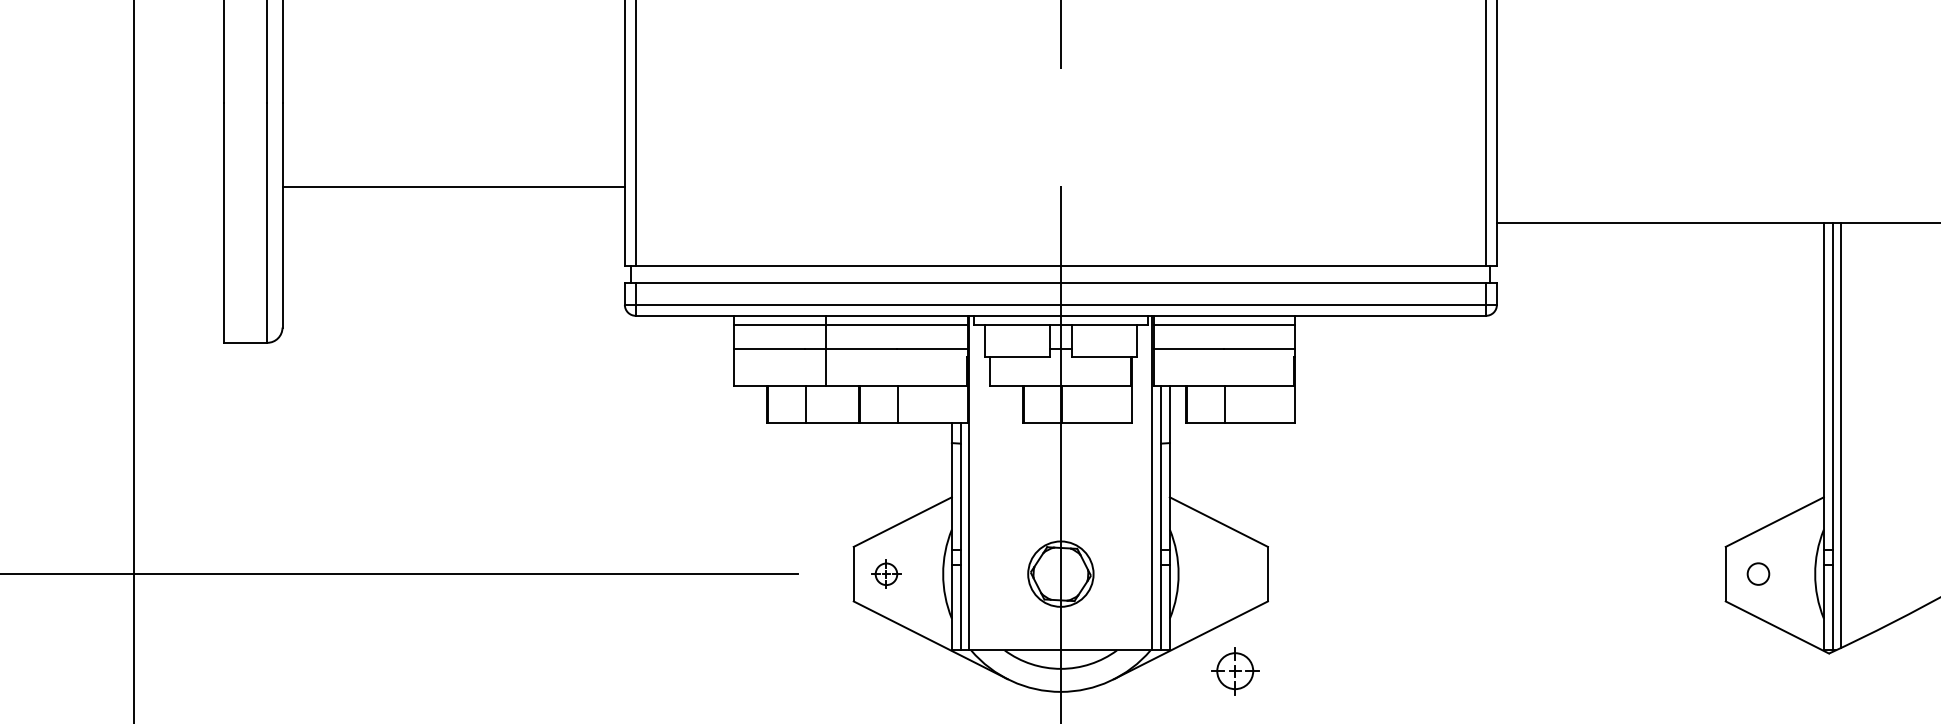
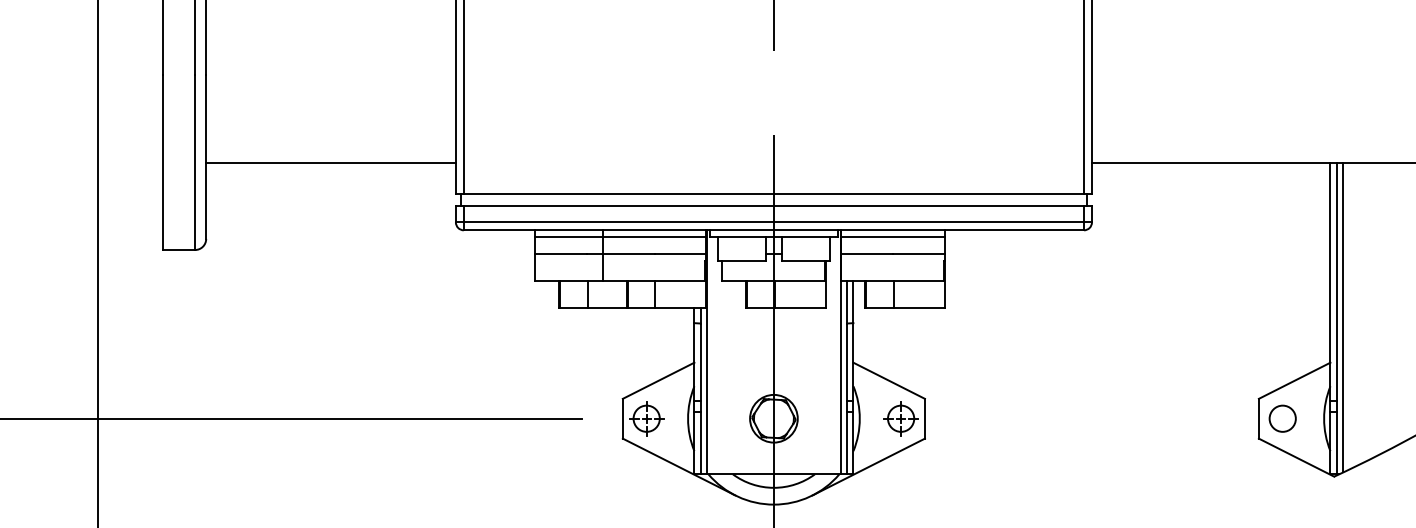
line: (453, 186) -> (330, 162), moved
circle: (1758, 573) -> (1282, 418), size x1.67
part: (886, 574) -> (646, 418), size x1.67
part: (1235, 671) -> (901, 418), moved

